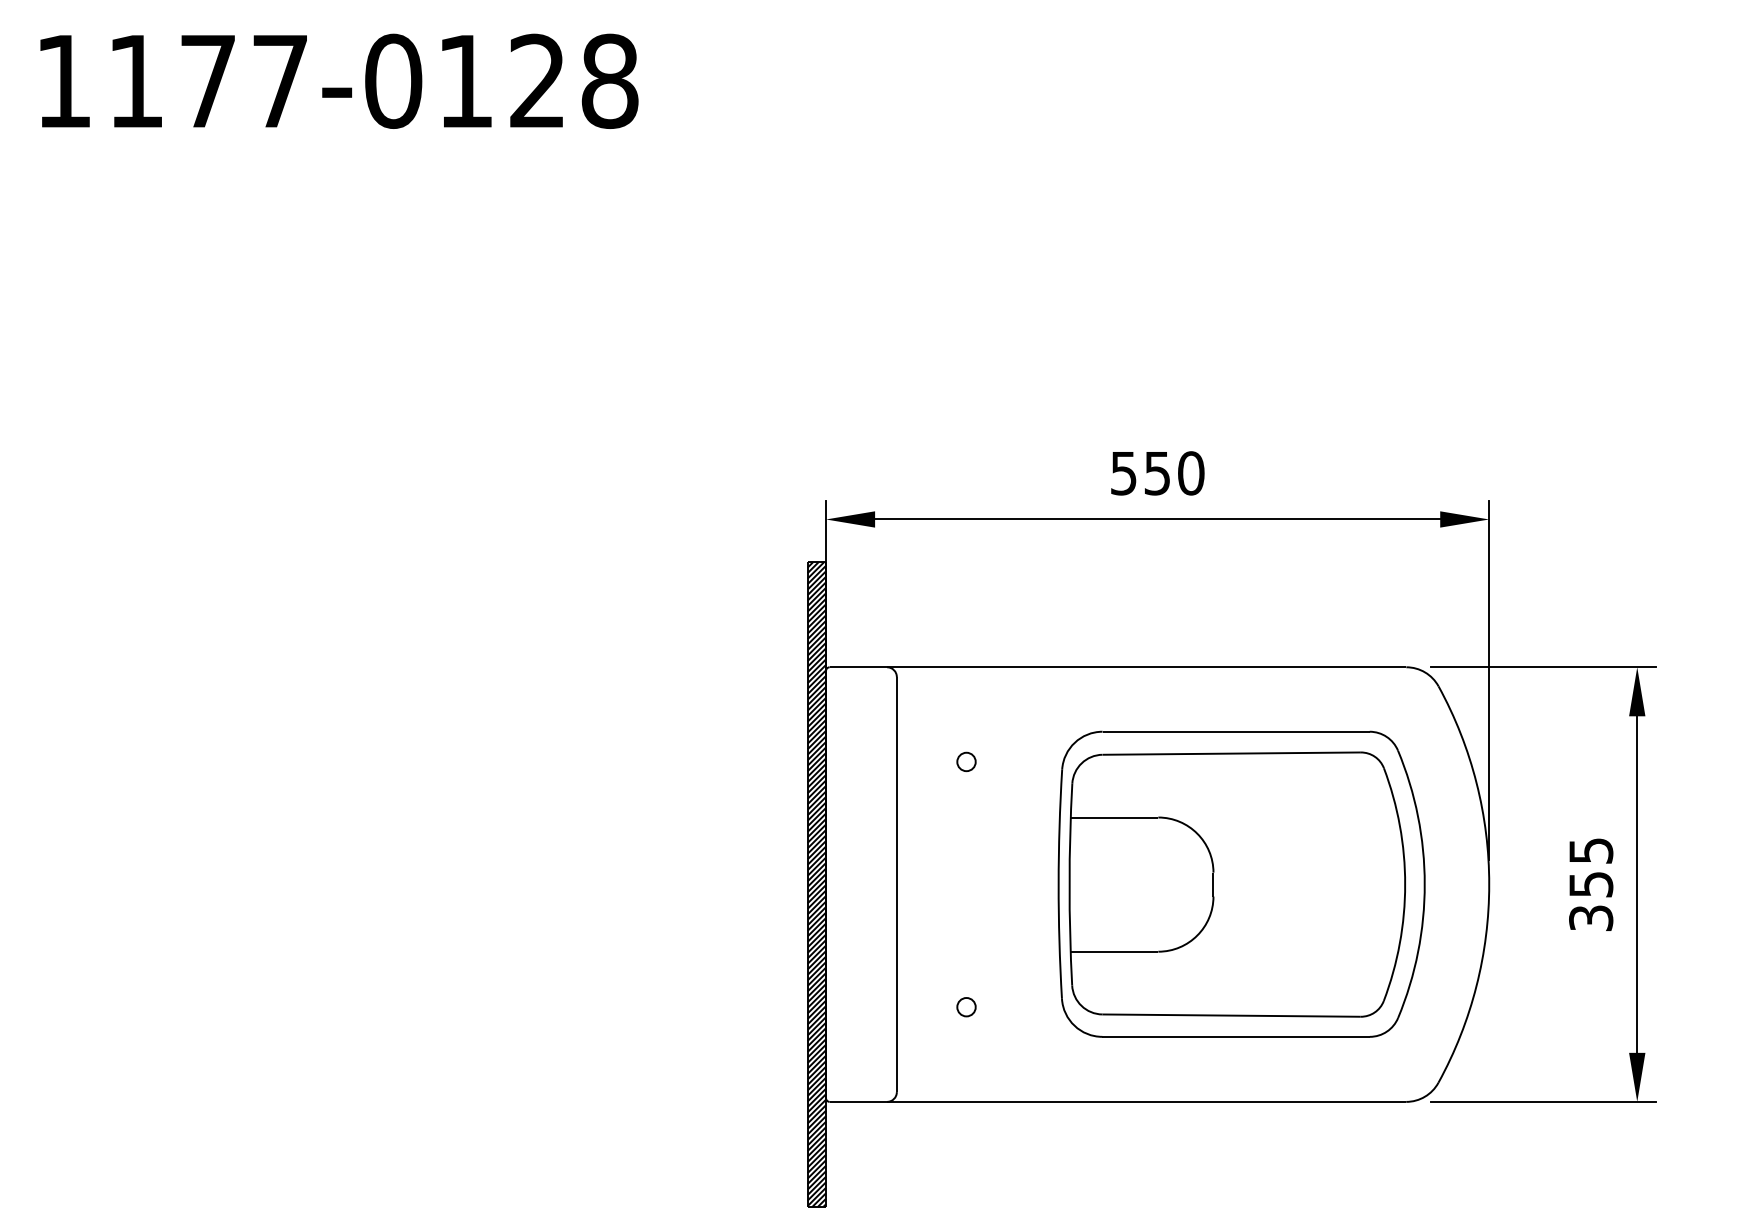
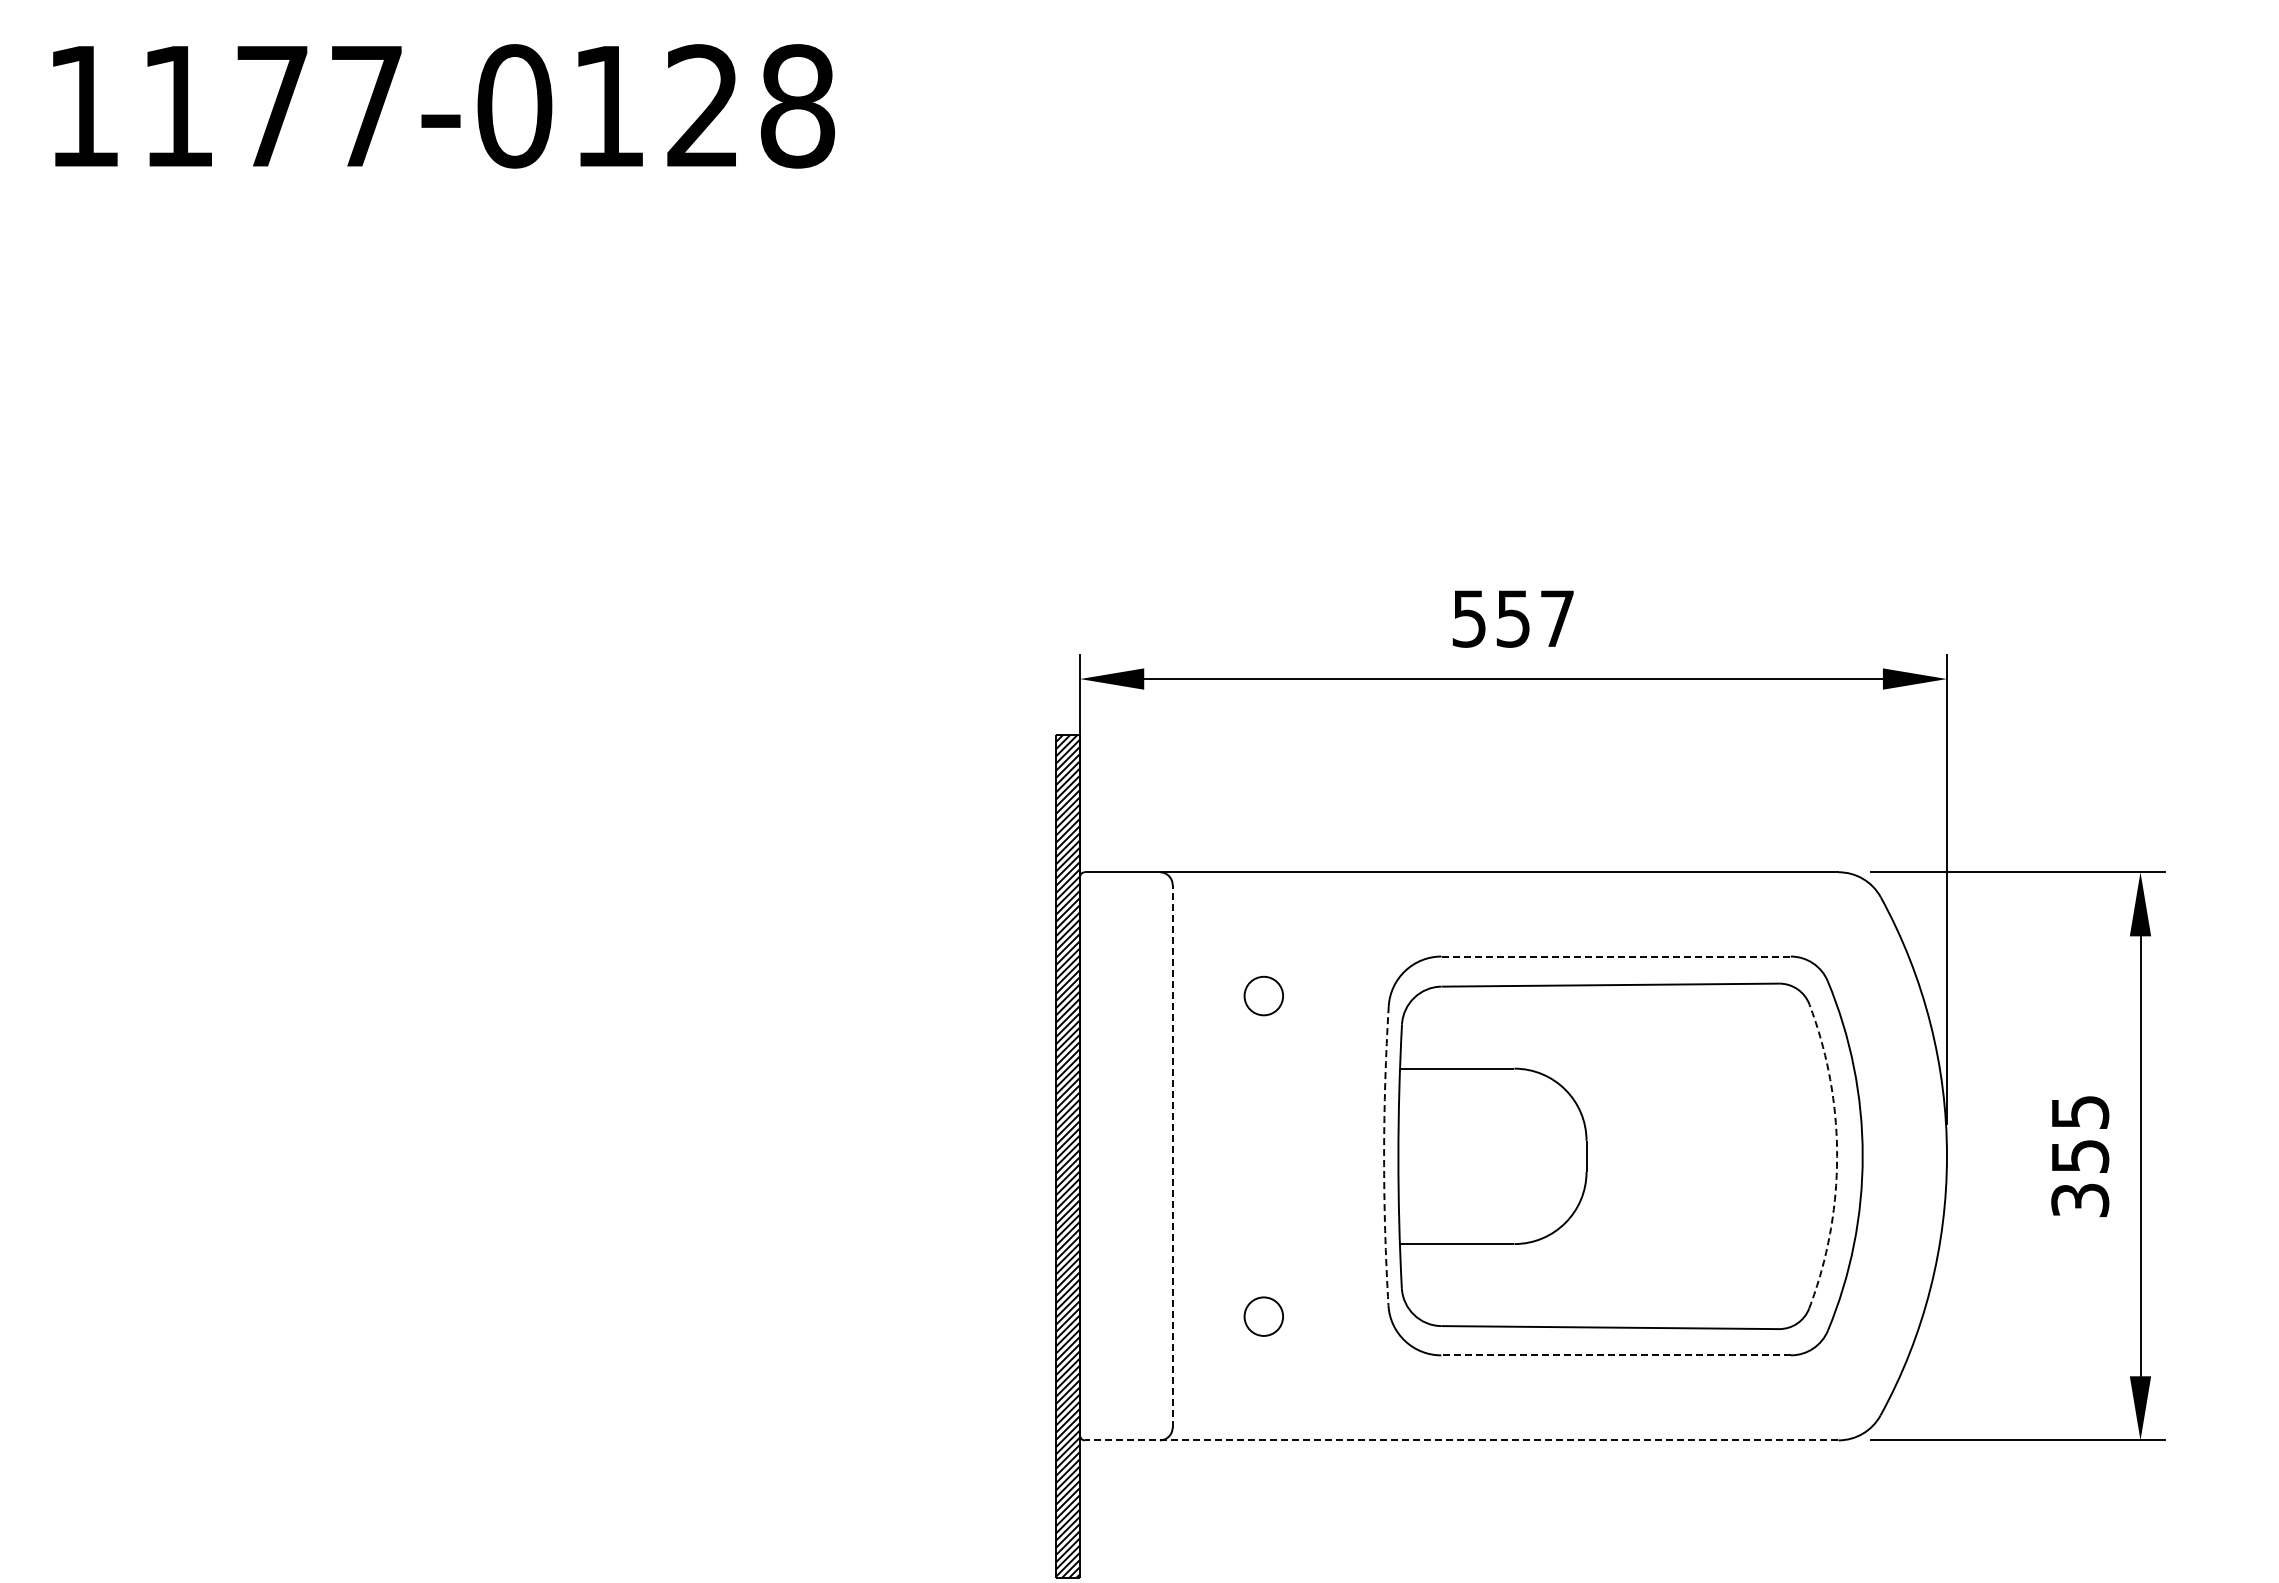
text: (1191, 473) -> (1557, 618), 550 -> 557
line: (1236, 731) -> (1616, 956), solid -> dashed
circle: (966, 761) -> (1263, 995), size x1.6
line: (896, 883) -> (1172, 1155), solid -> dashed
line: (1058, 883) -> (1384, 1155), solid -> dashed
line: (1405, 884) -> (1837, 1156), solid -> dashed
circle: (966, 1007) -> (1263, 1316), size x1.6
line: (1236, 1036) -> (1616, 1355), solid -> dashed
line: (1117, 1101) -> (1461, 1440), solid -> dashed

